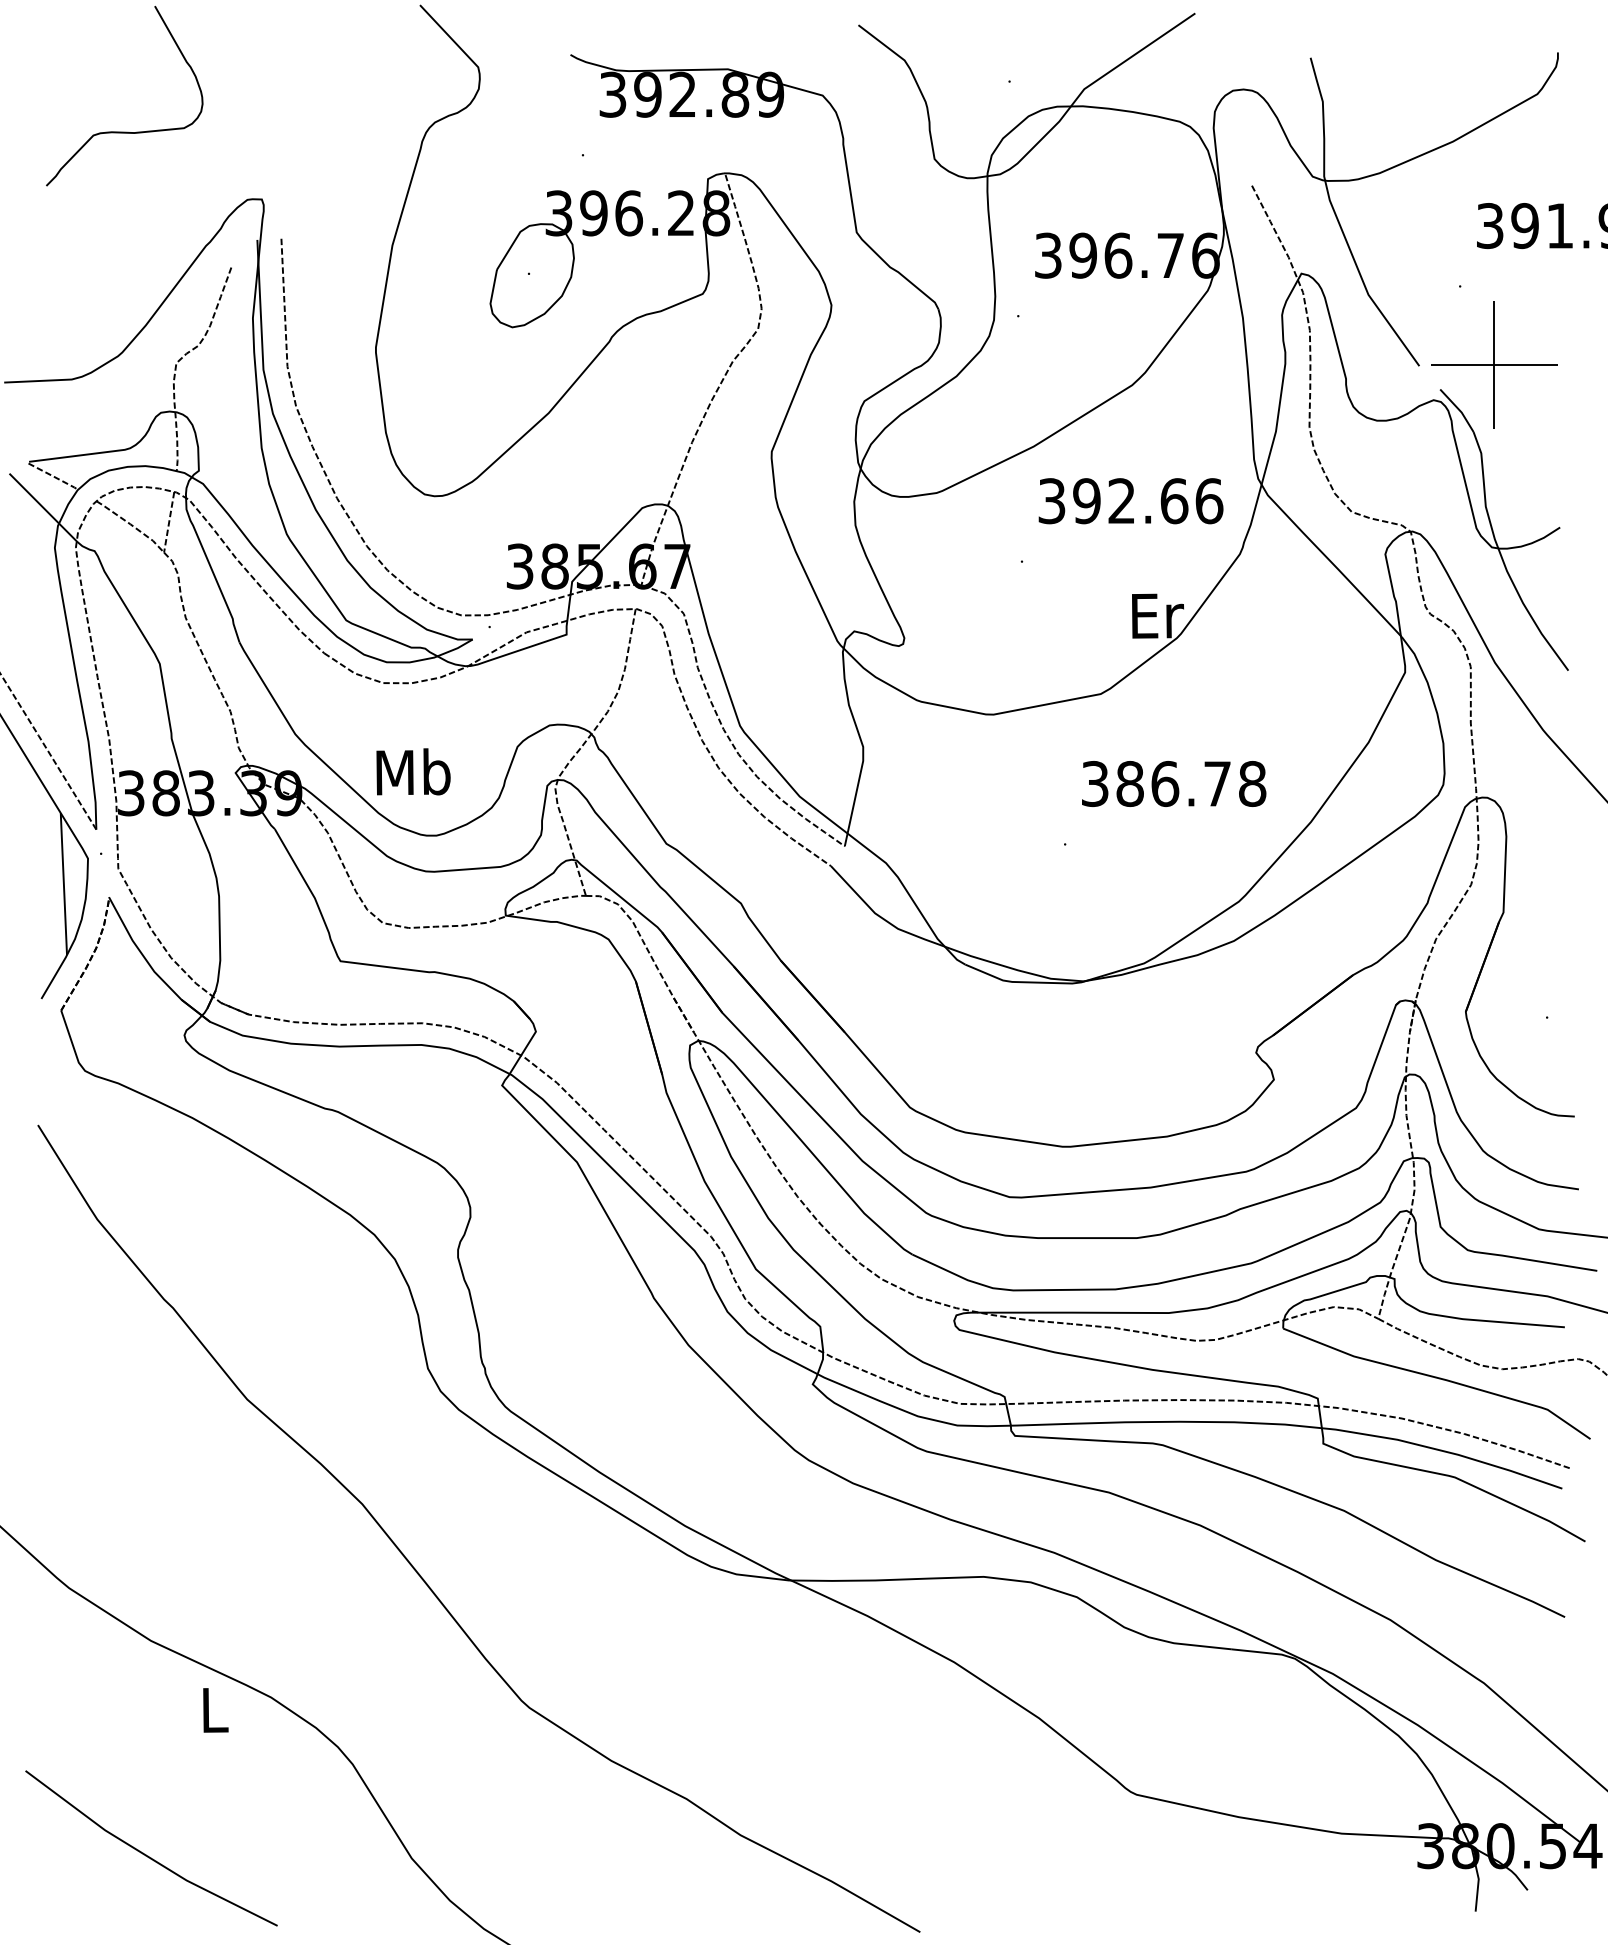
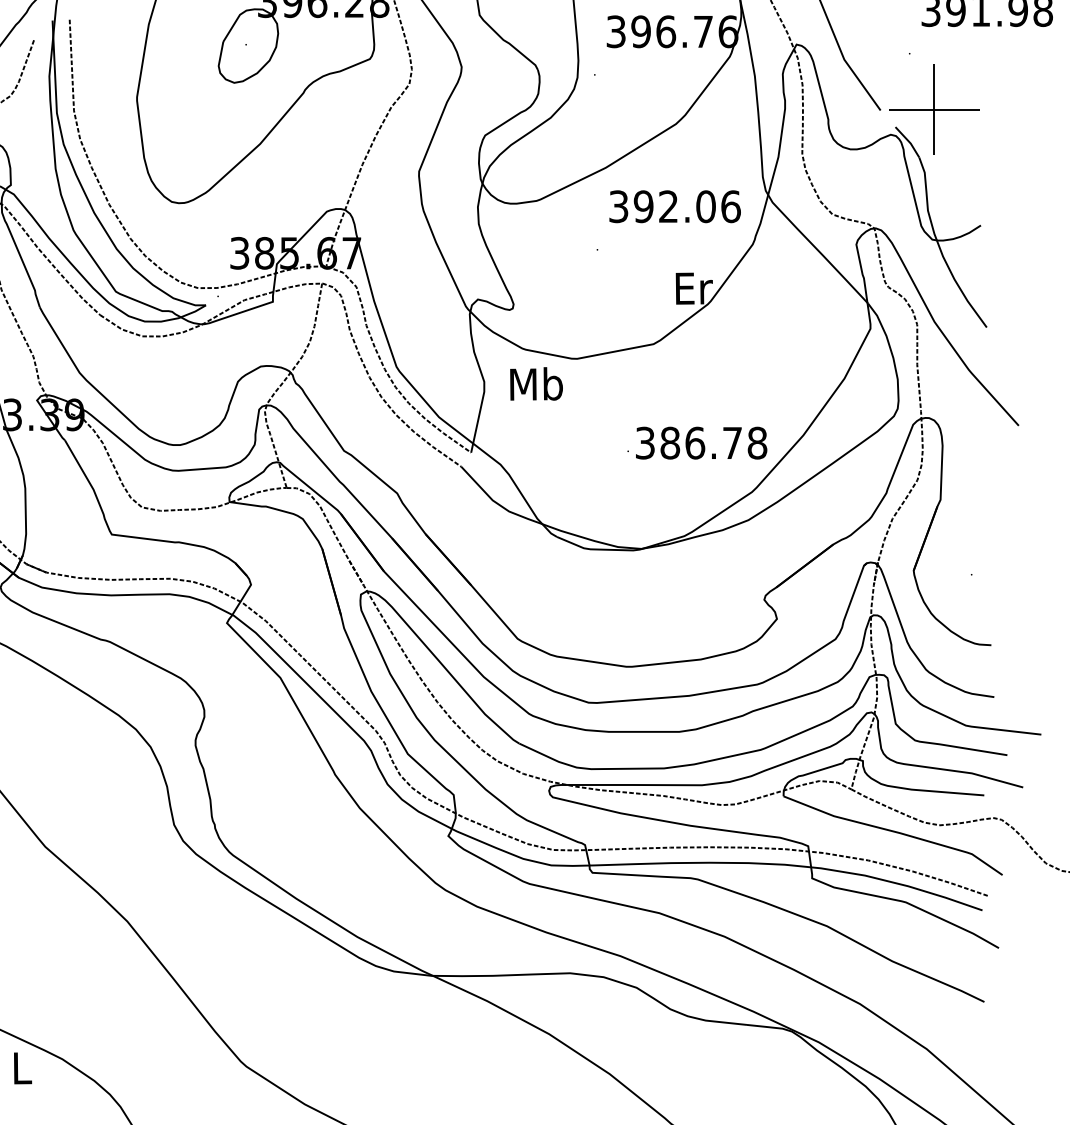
text: (1174, 501) -> (706, 206), 392.66 -> 392.06
text: (413, 771) -> (536, 383), moved
text: (1174, 783) -> (701, 442), moved

